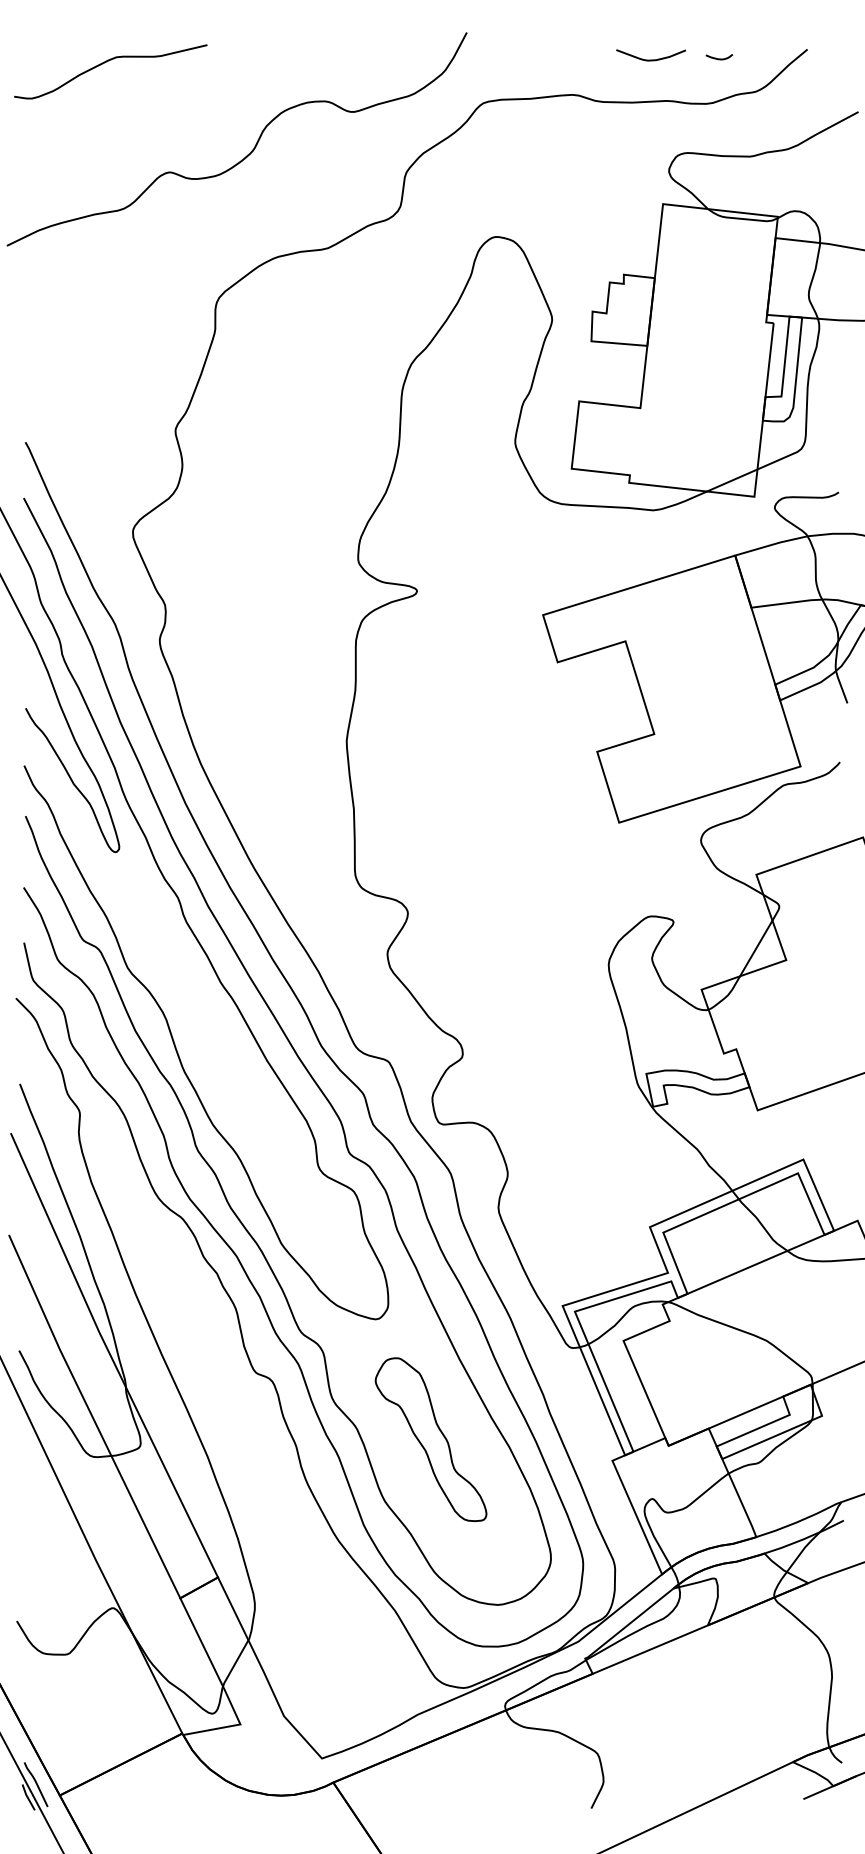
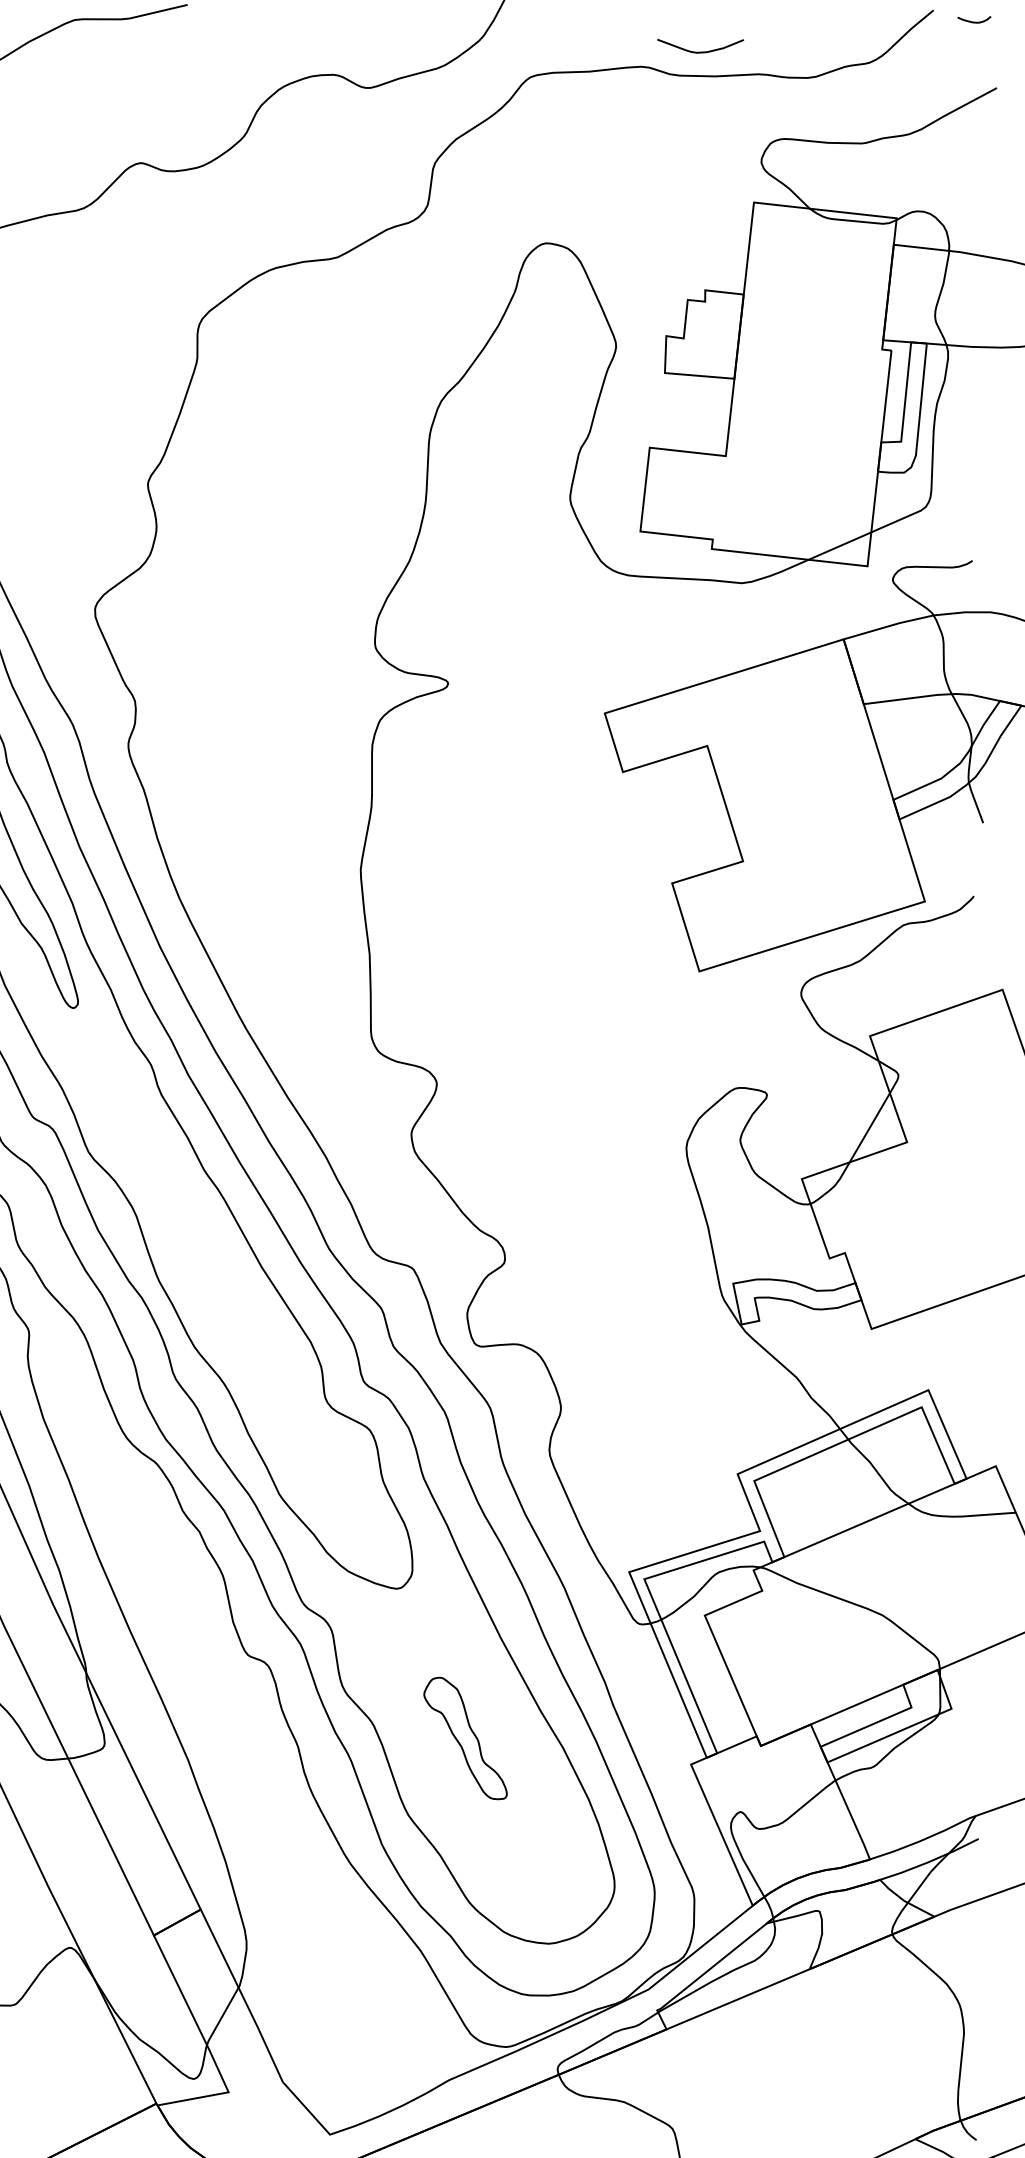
curve: (719, 58) -> (974, 21), moved
curve: (650, 59) -> (699, 51), moved
part: (430, 1439) -> (464, 1738), size x0.6

